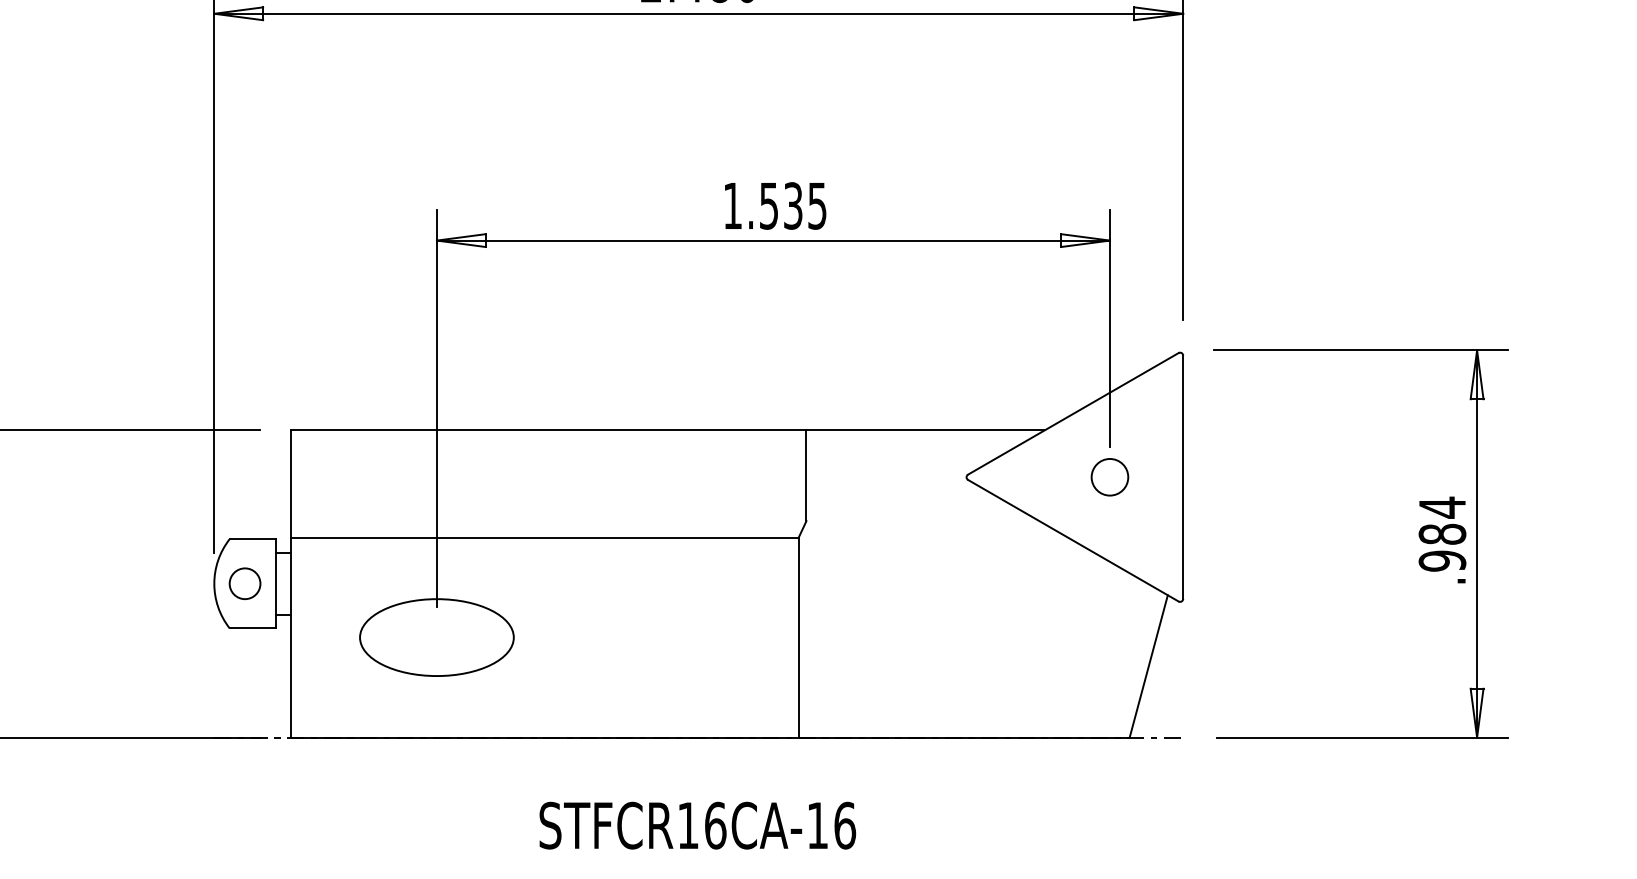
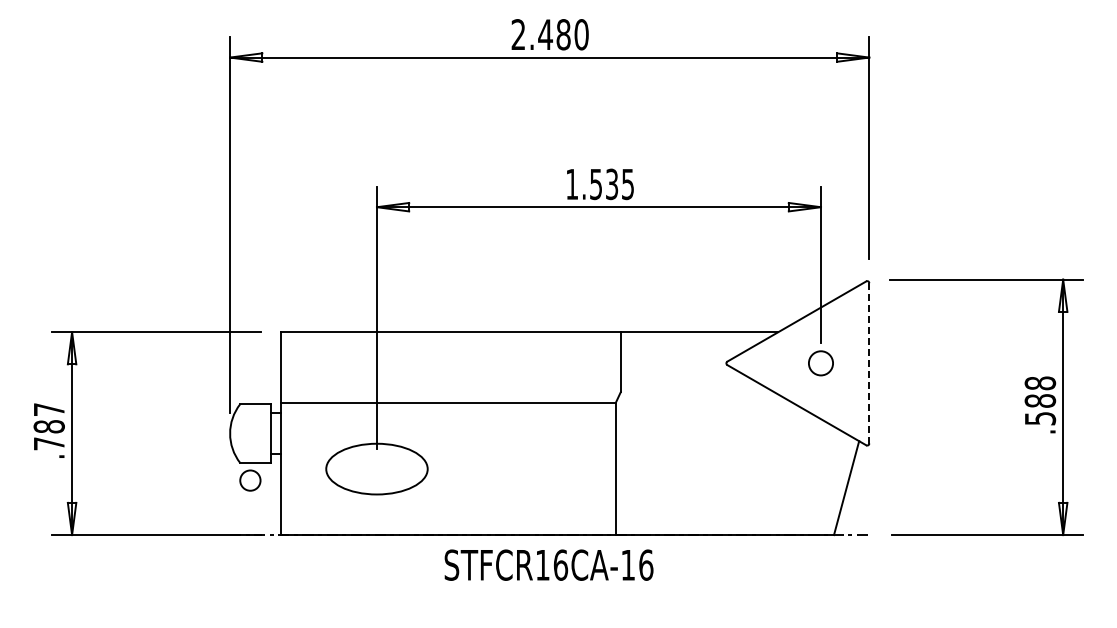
line: (1183, 475) -> (869, 362), solid -> dashed
text: (1442, 533) -> (1040, 400), .984 -> .588
circle: (245, 583) -> (250, 480), moved
text: (696, 824) -> (548, 564), moved

